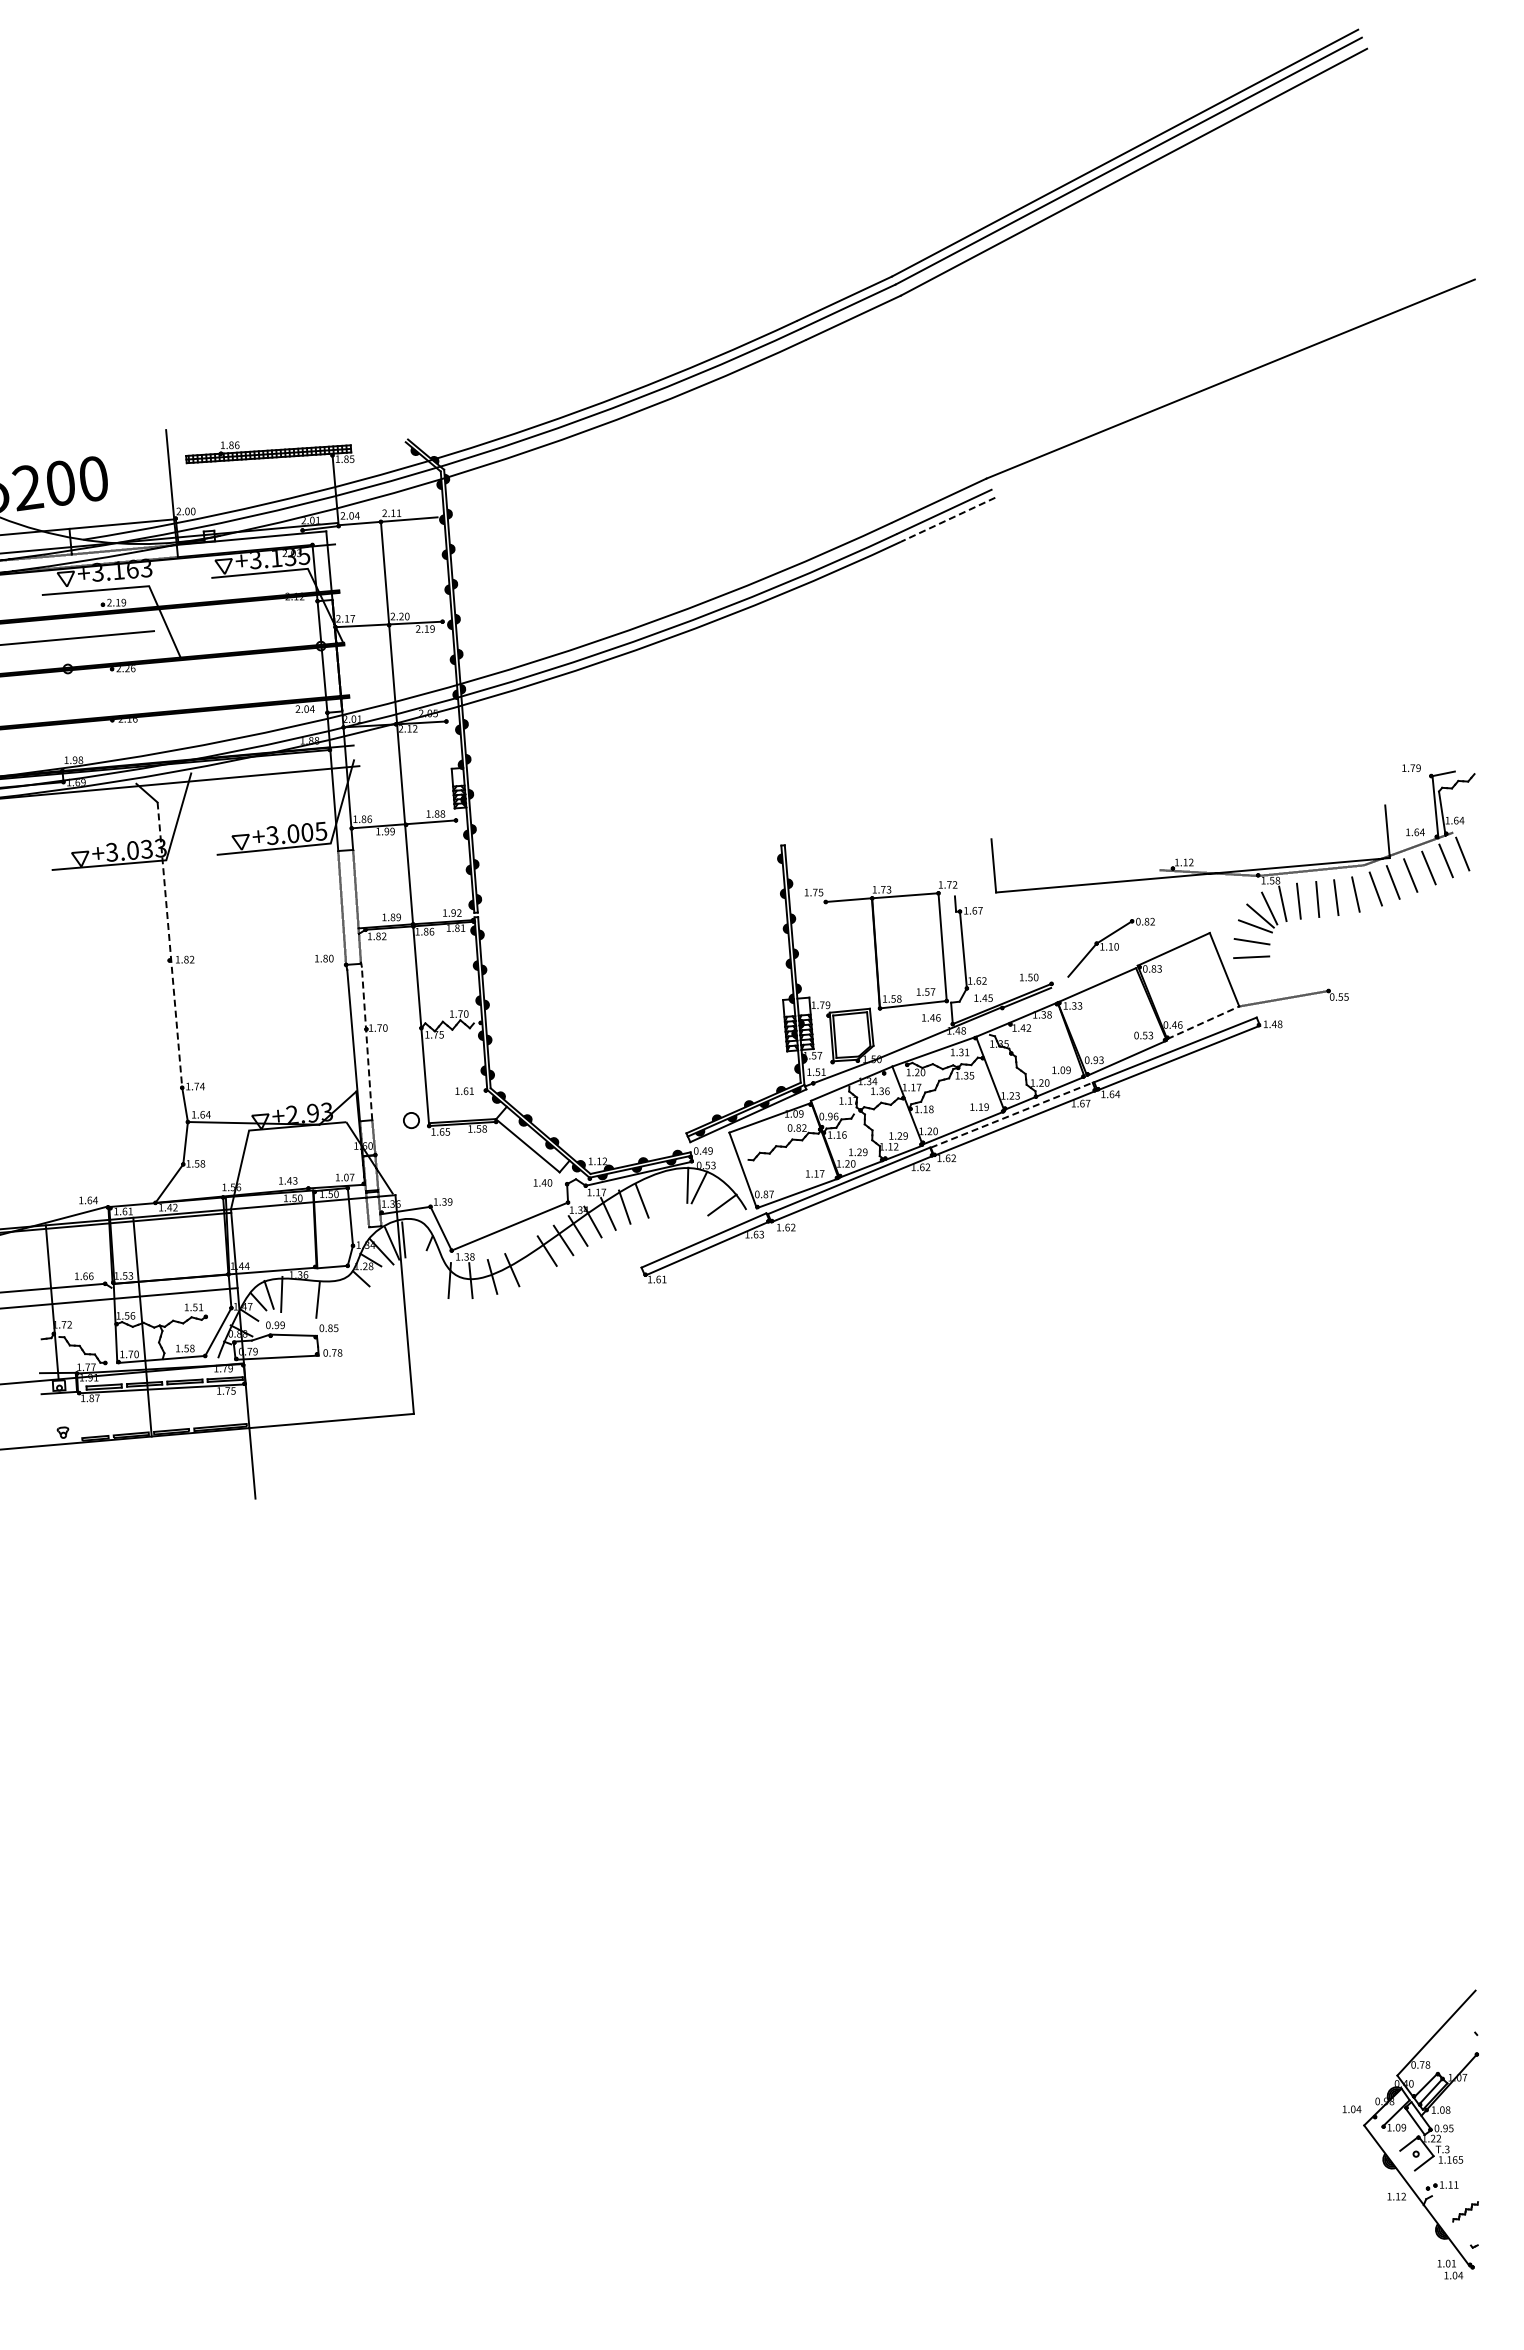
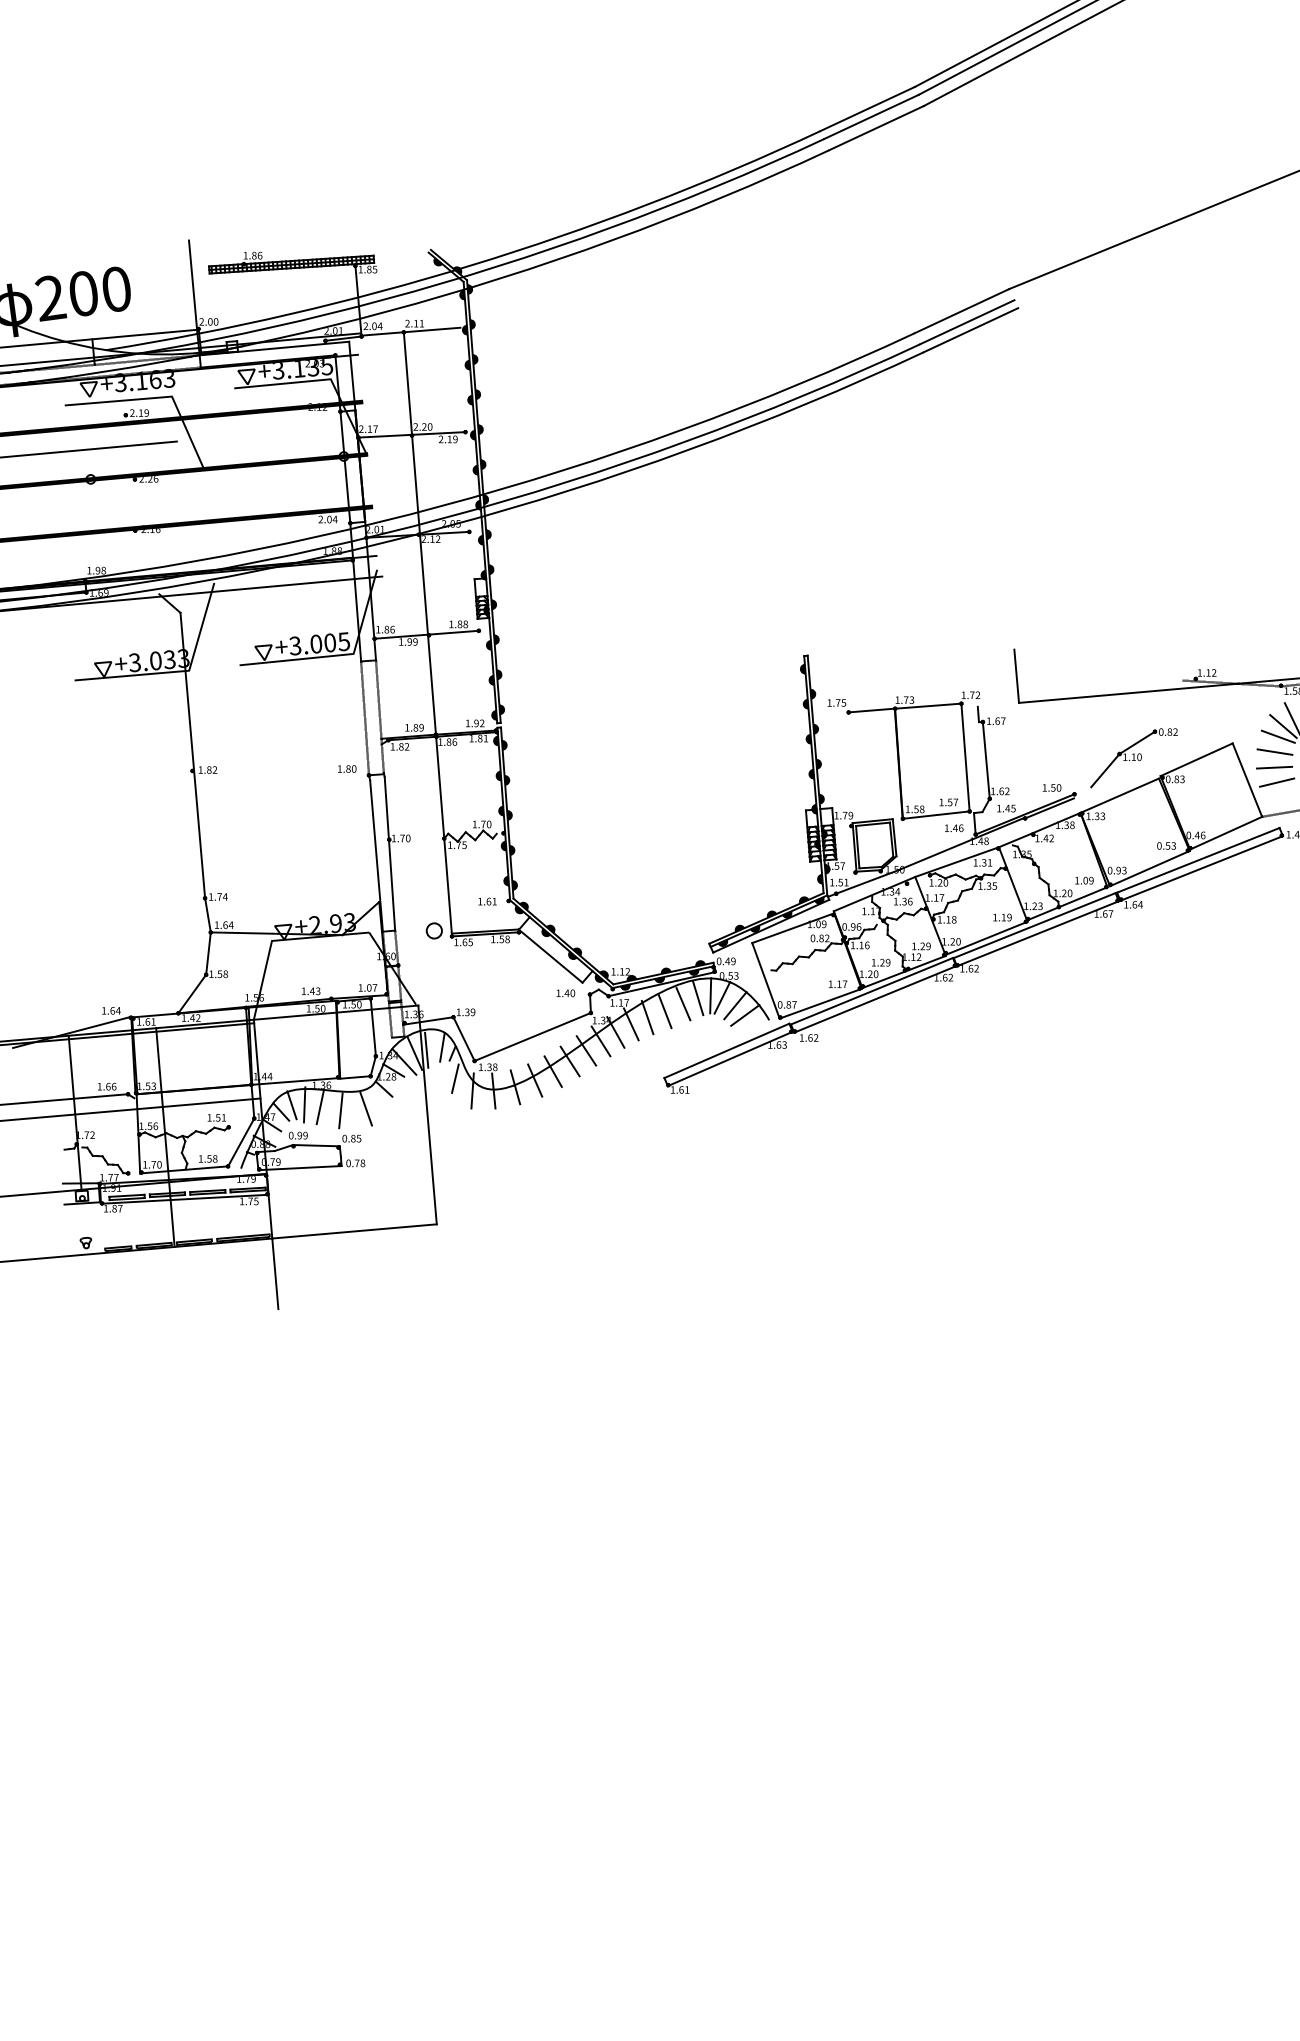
line: (947, 520) -> (970, 330), dashed -> solid
line: (169, 945) -> (192, 755), dashed -> solid
line: (1254, 972) -> (1277, 782), added
line: (1203, 1022) -> (1226, 832), dashed -> solid
line: (367, 1043) -> (390, 853), dashed -> solid
line: (1012, 1115) -> (1035, 925), dashed -> solid
line: (675, 1187) -> (698, 997), added
line: (660, 1193) -> (683, 1003), added
line: (712, 1194) -> (735, 1004), added
line: (419, 1236) -> (442, 1046), added
line: (529, 1260) -> (552, 1070), added
line: (432, 1268) -> (455, 1078), added
line: (297, 1296) -> (320, 1106), added
line: (343, 1298) -> (366, 1108), added

